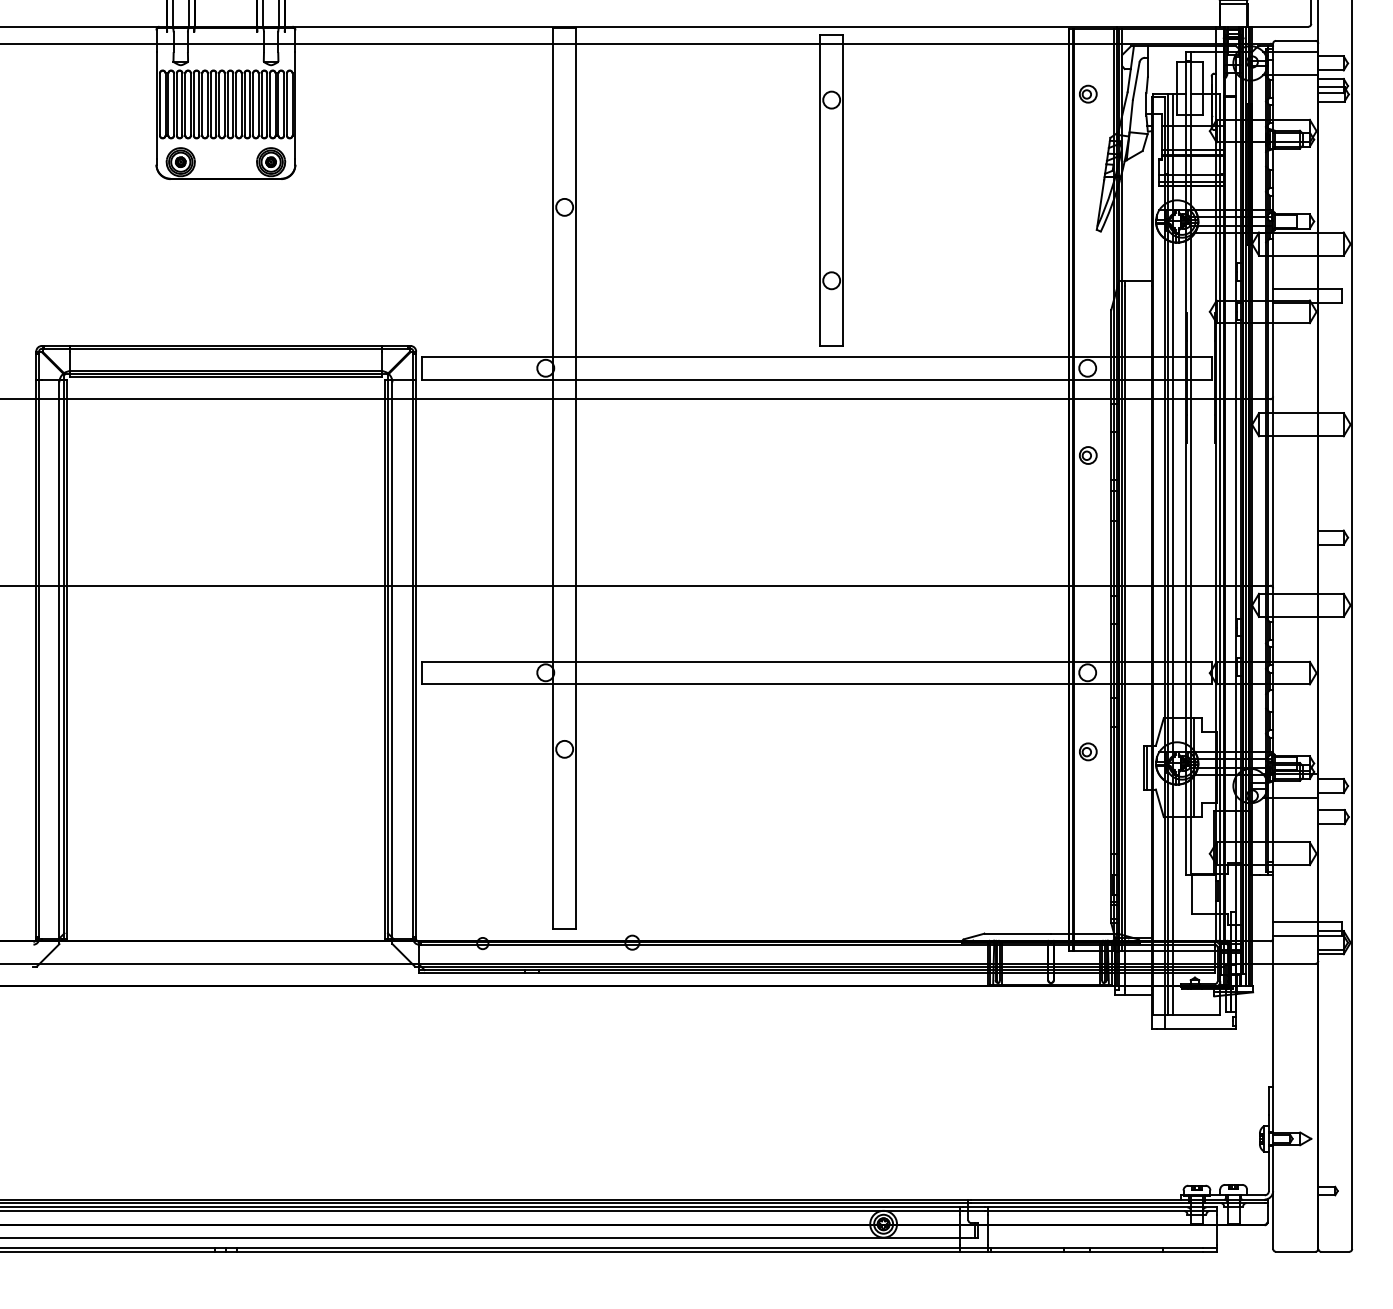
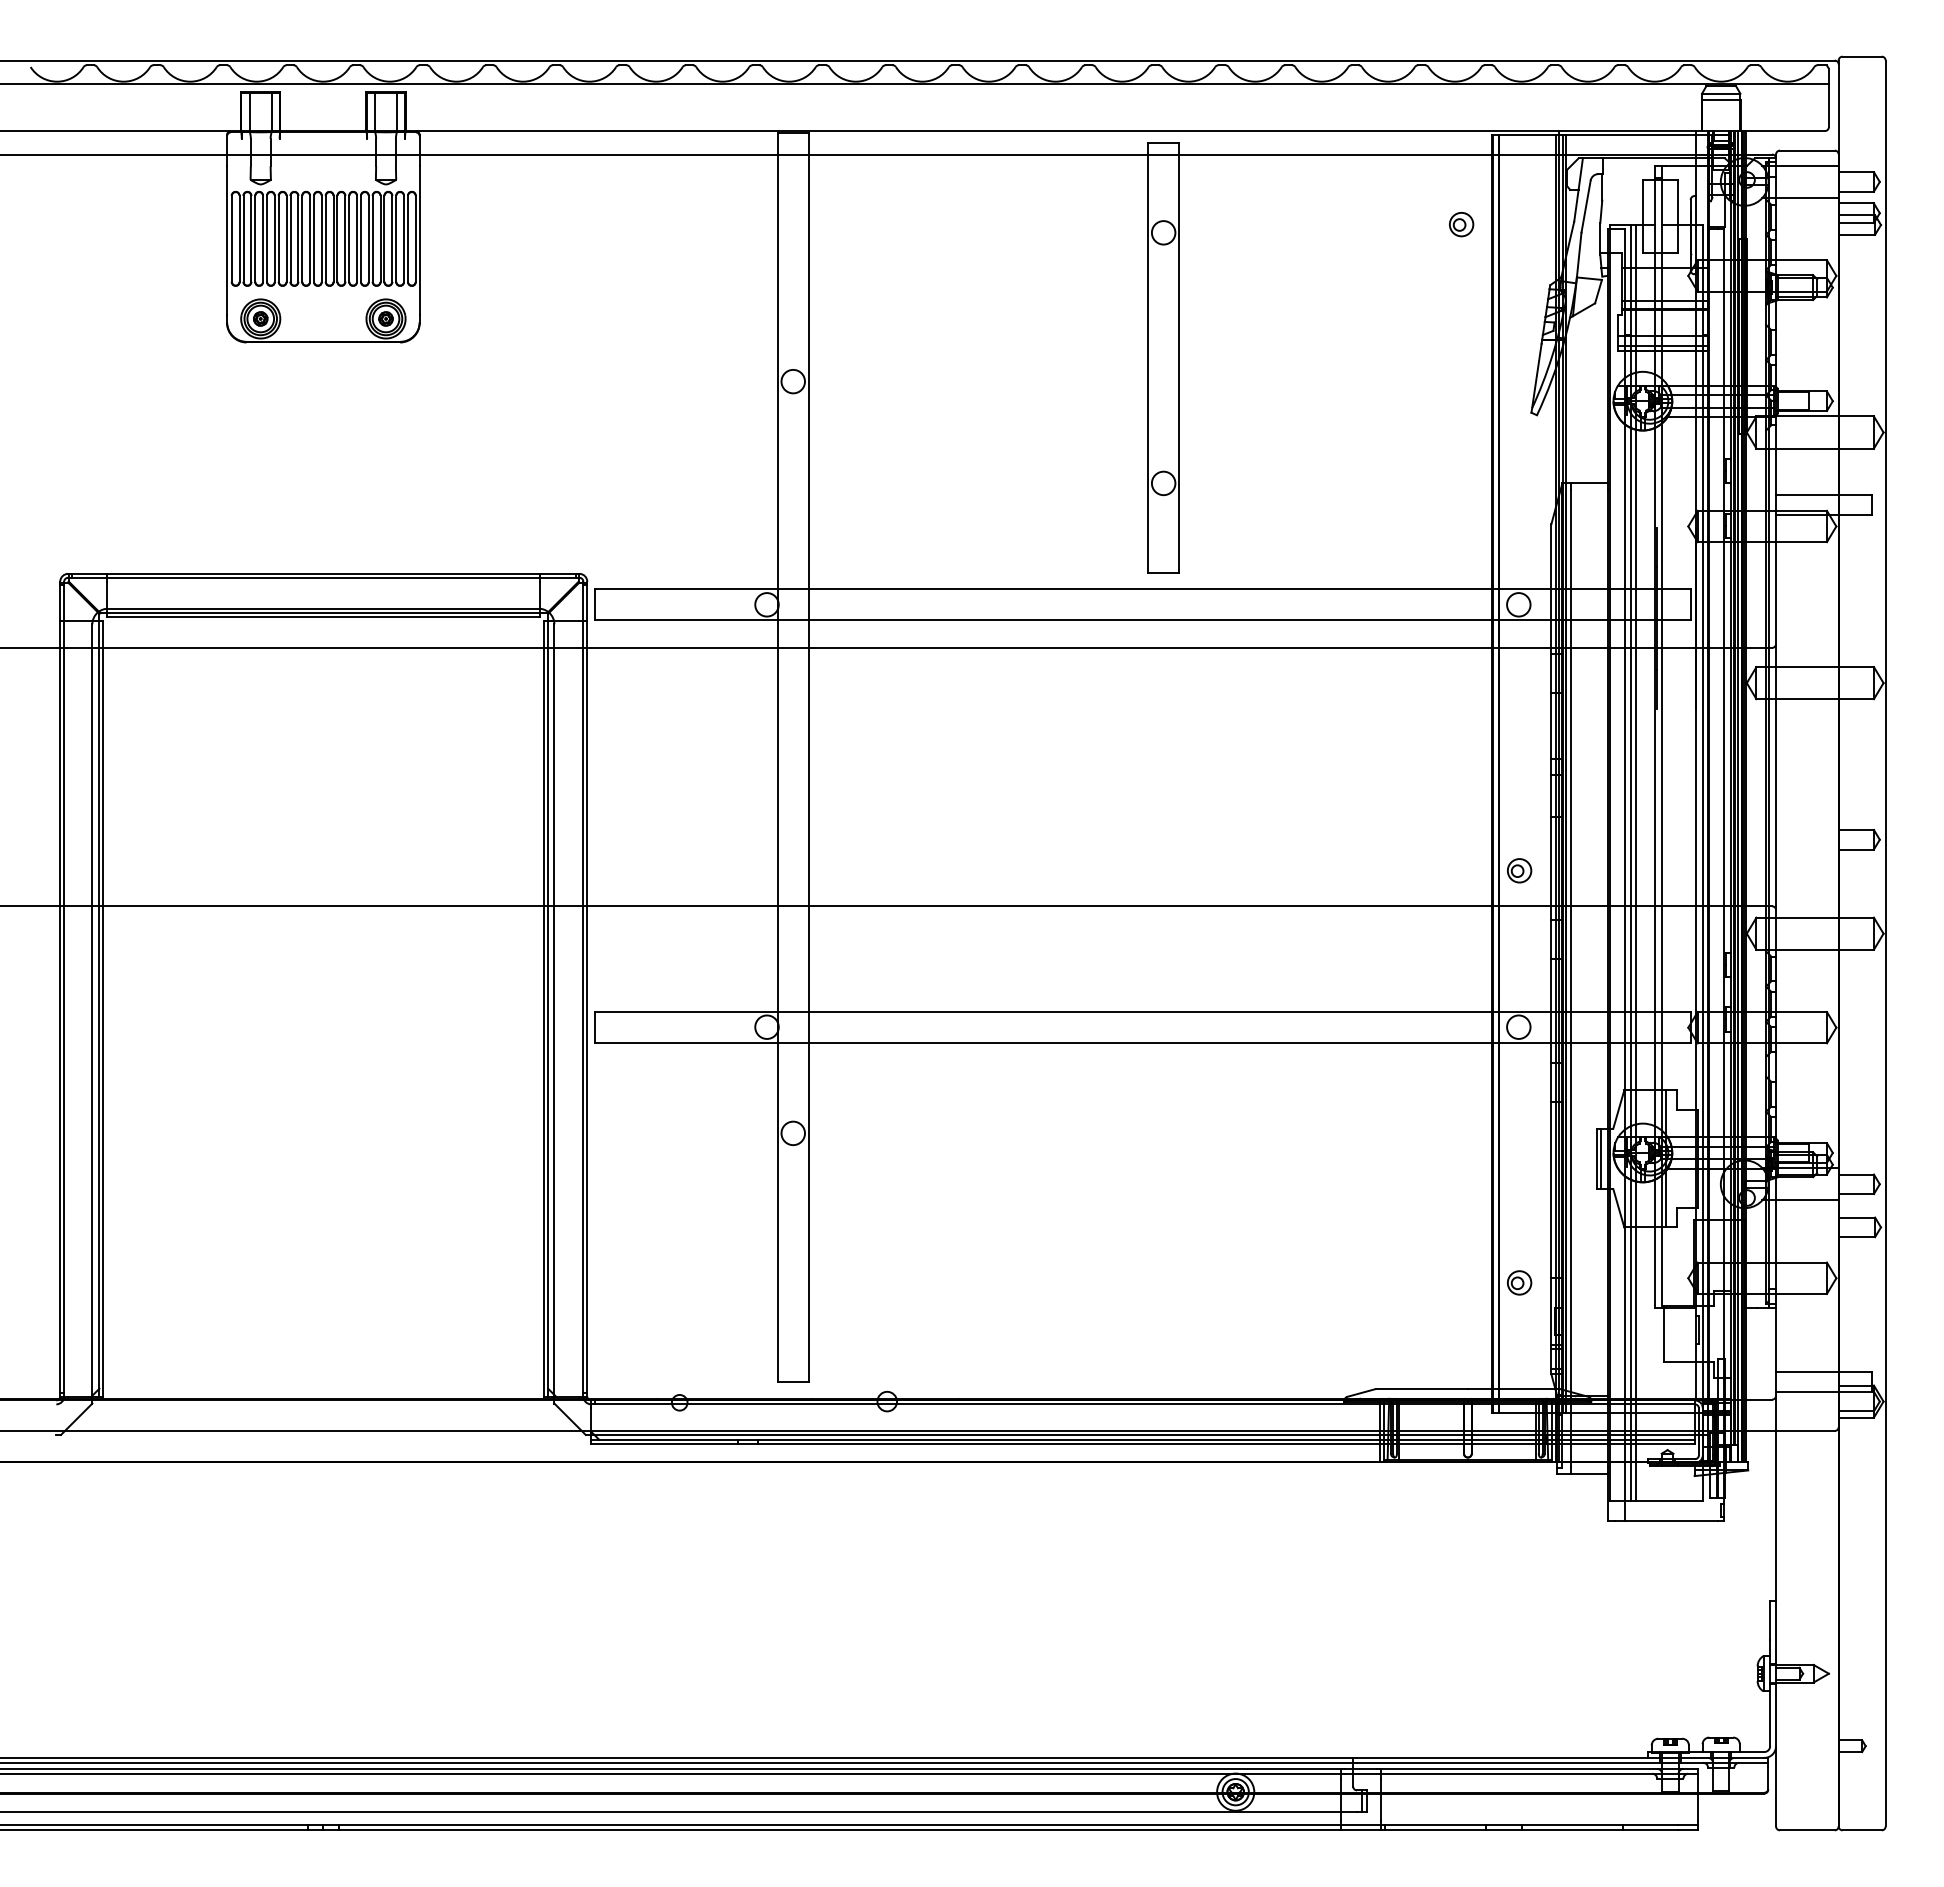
part: (1088, 94) -> (1461, 224), moved
part: (1088, 455) -> (1519, 870), moved
part: (1088, 751) -> (1519, 1282), moved

